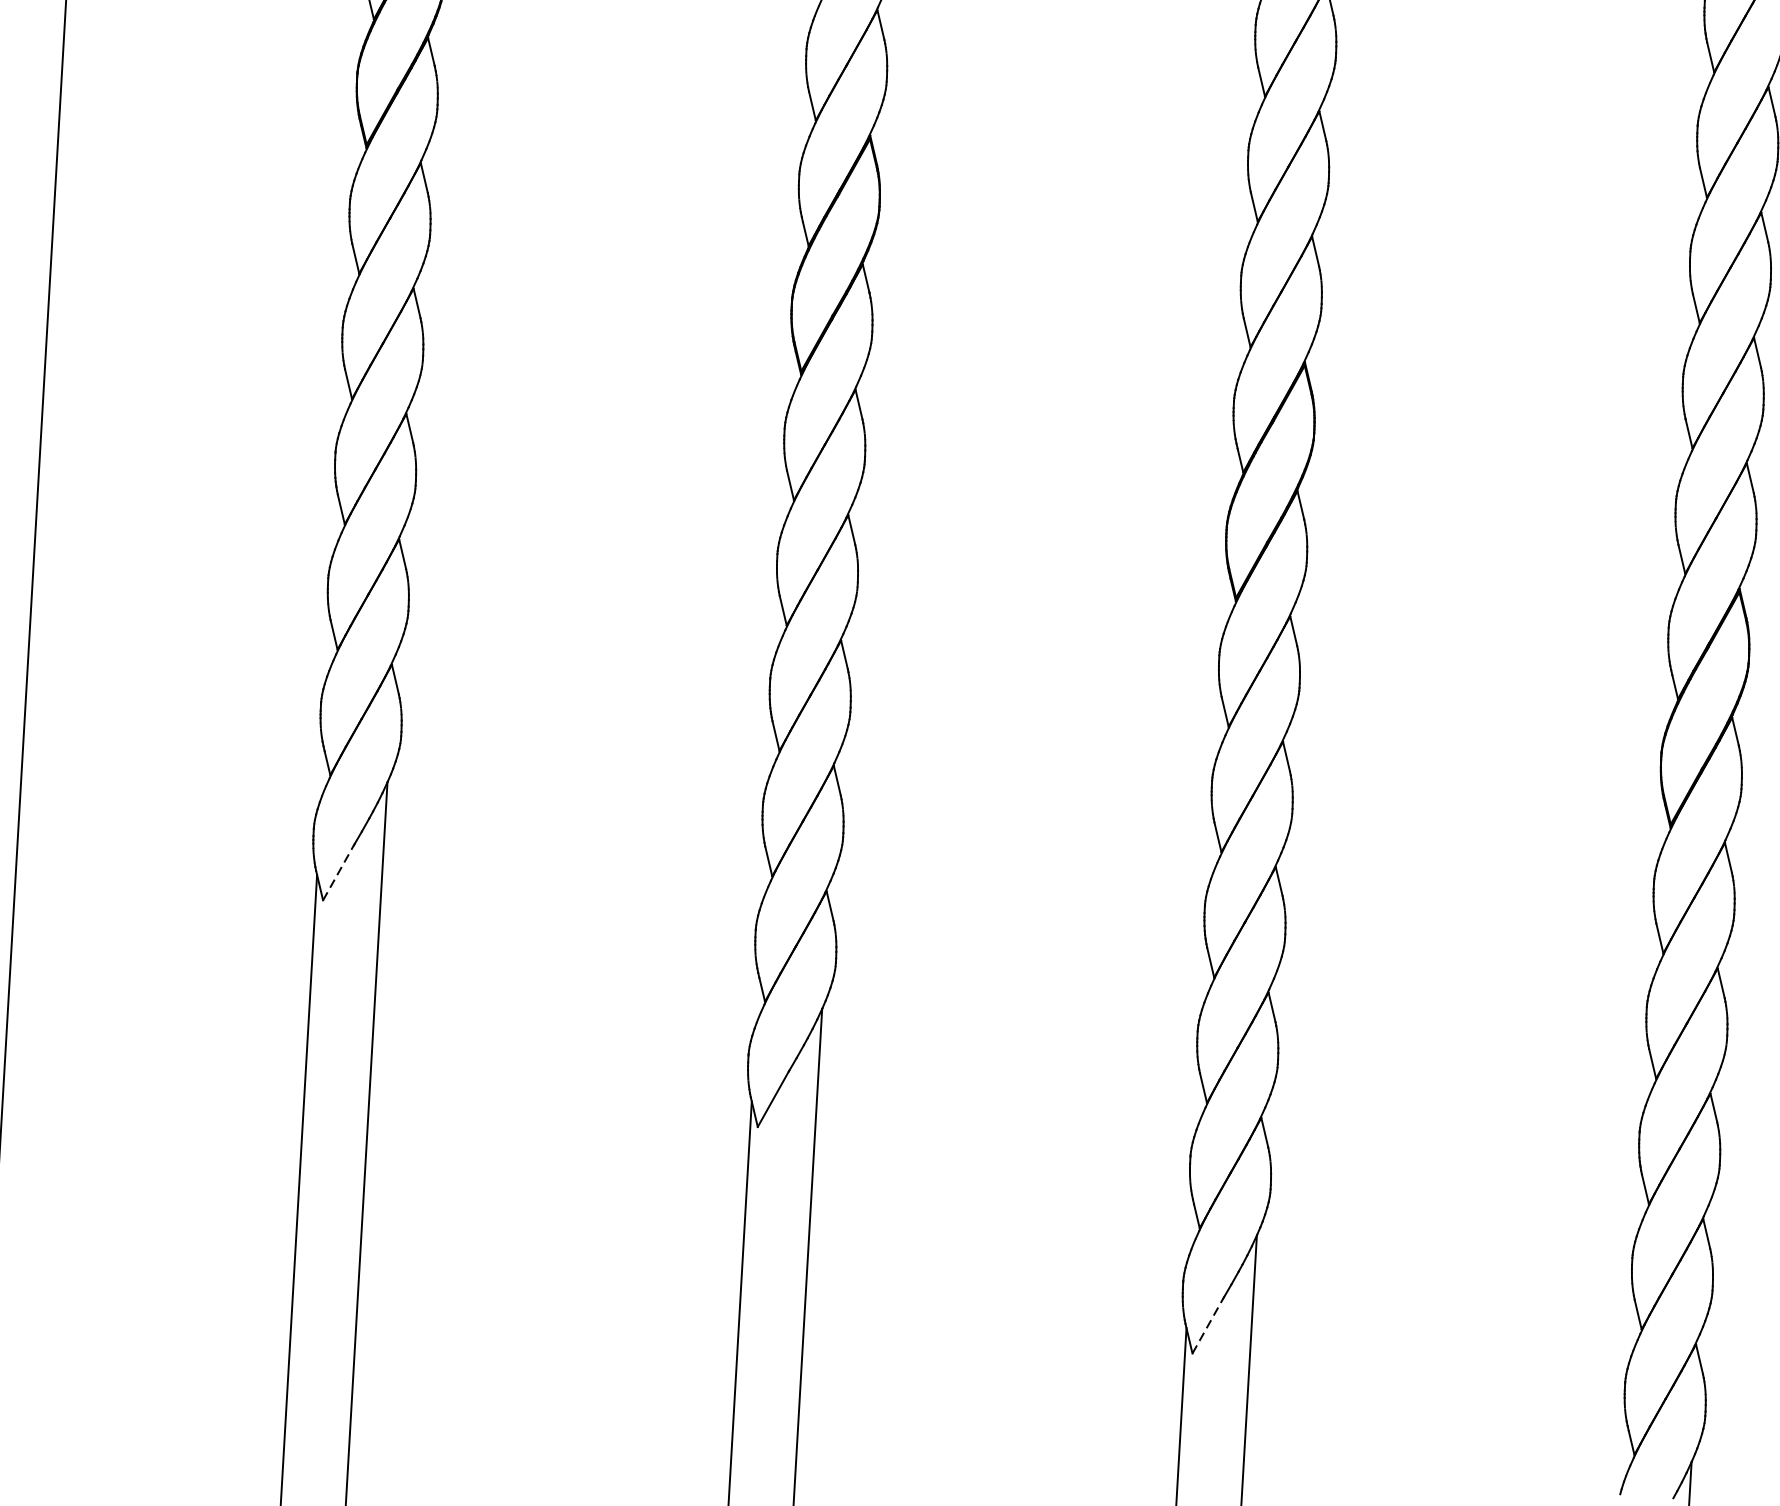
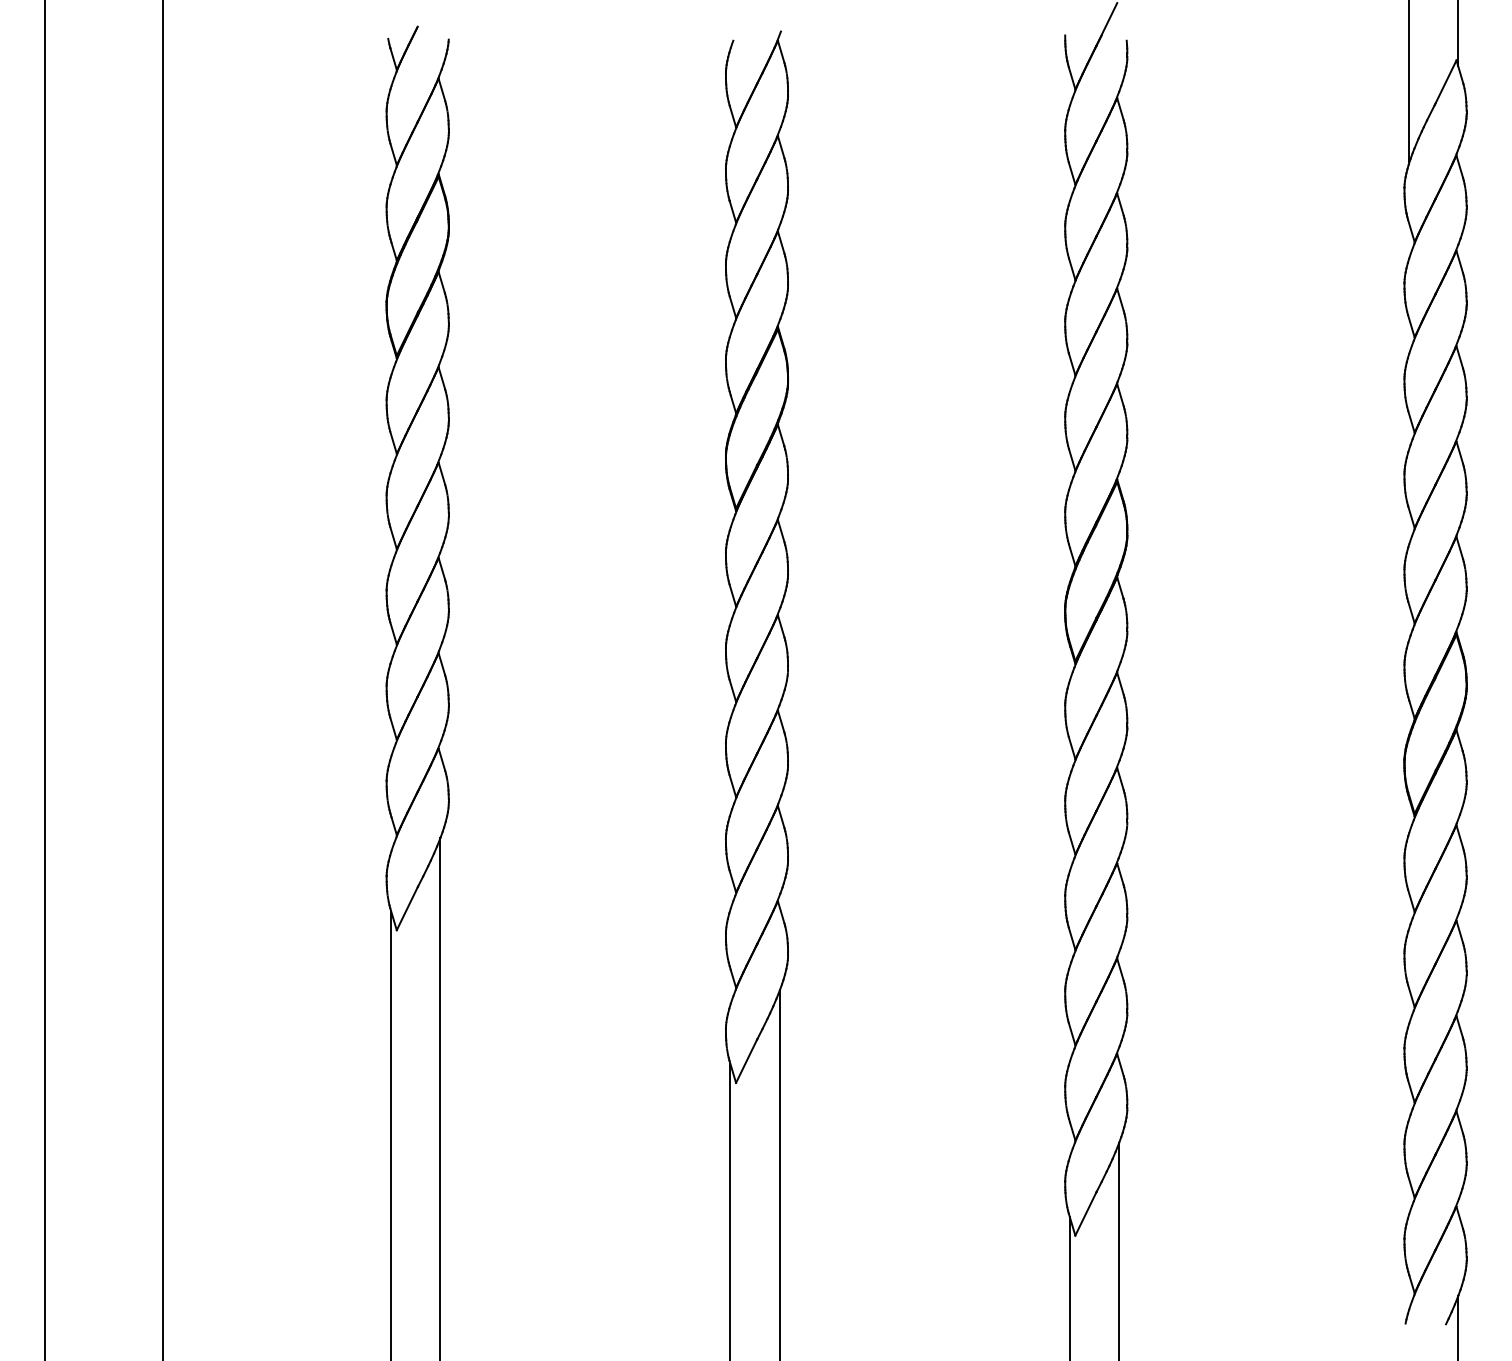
line: (338, 872) -> (407, 908), dashed -> solid
line: (1207, 1326) -> (1085, 1214), dashed -> solid

